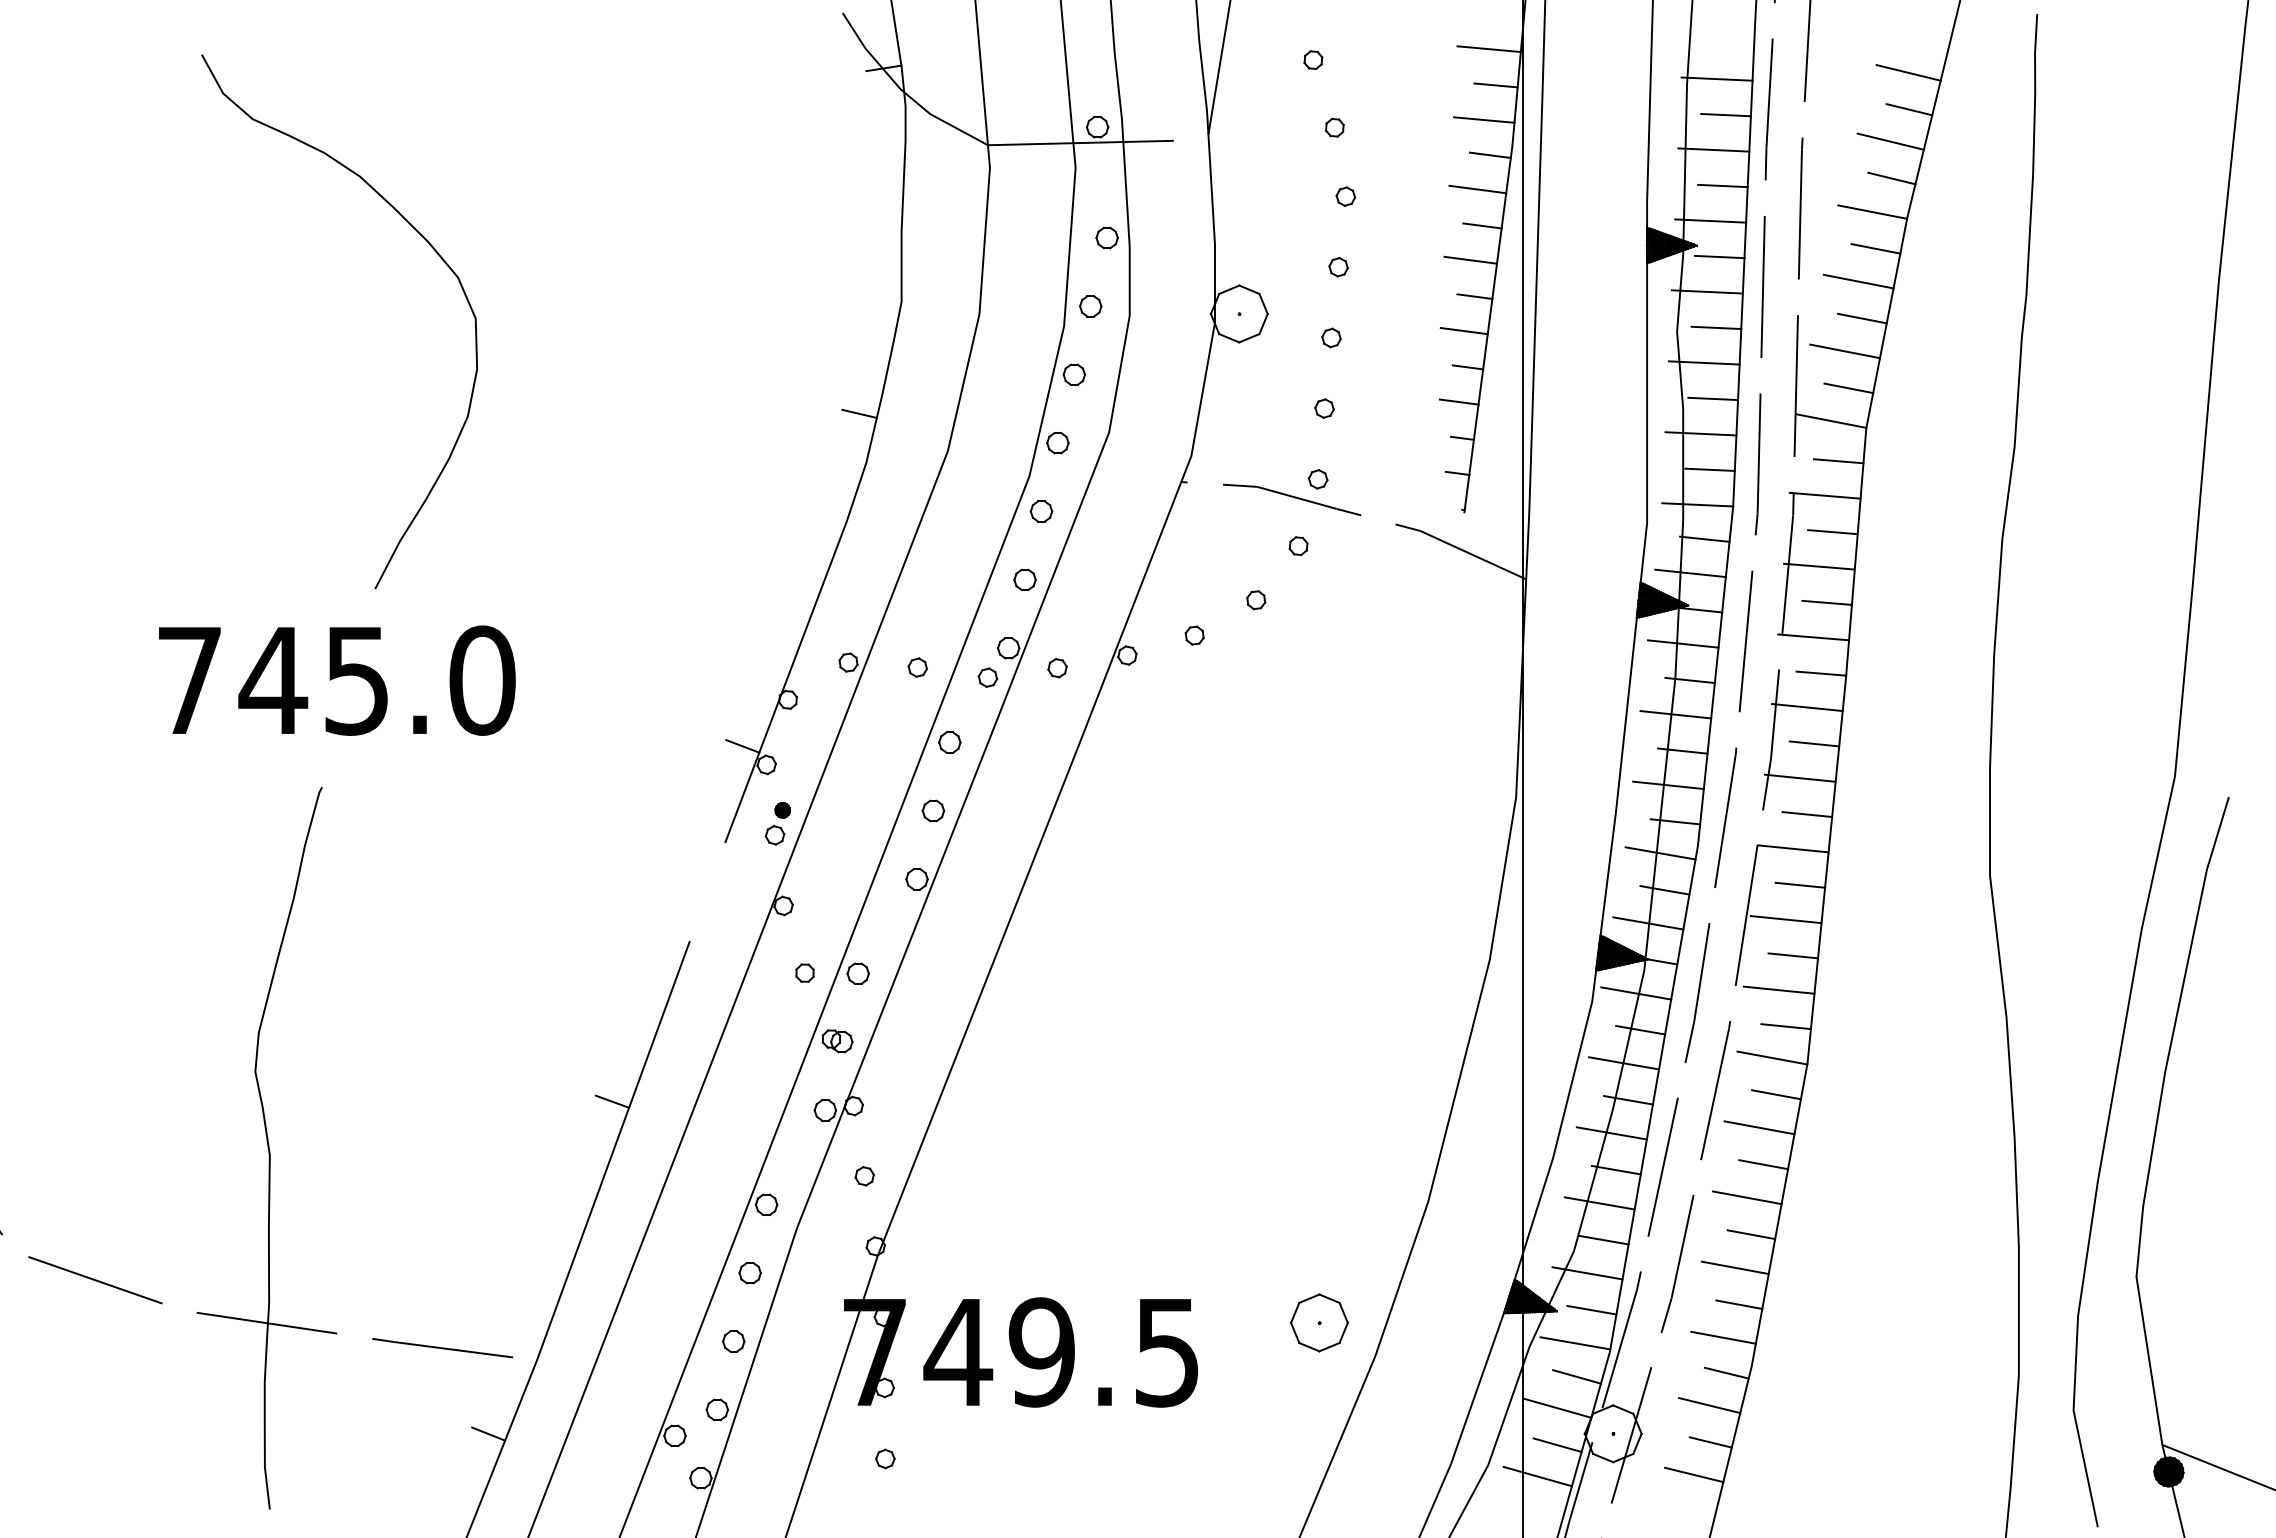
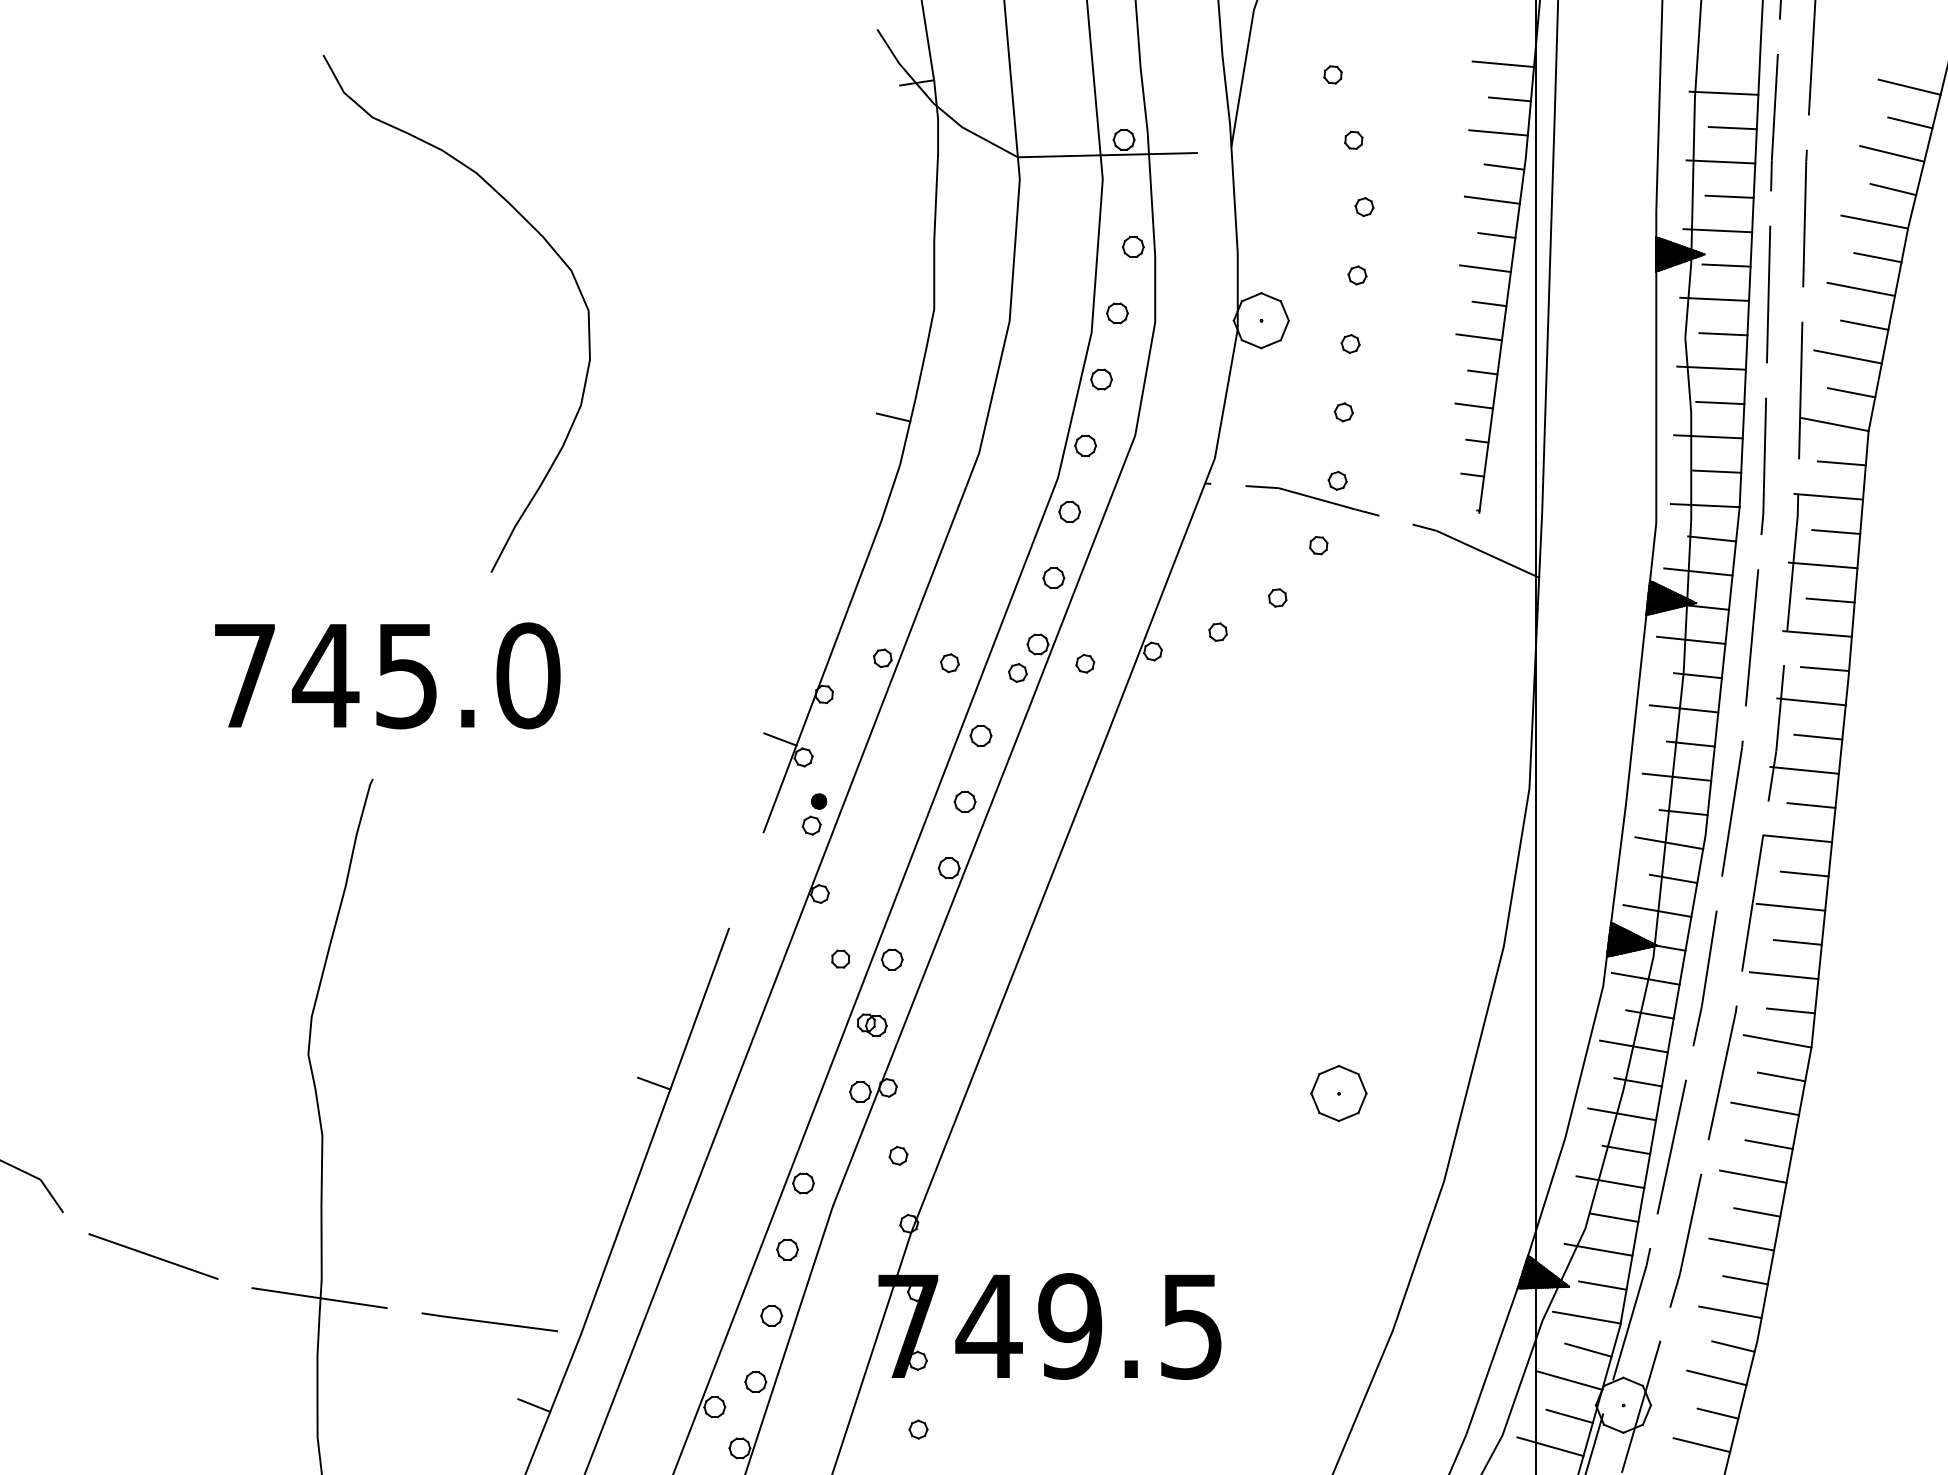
curve: (429, 245) -> (543, 239), moved
part: (1319, 1322) -> (1338, 1093), moved

